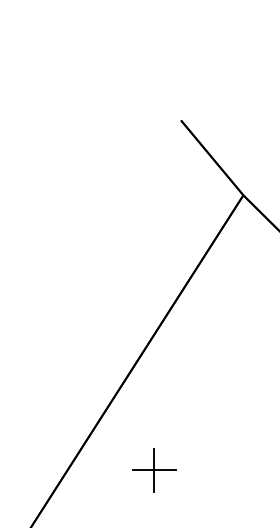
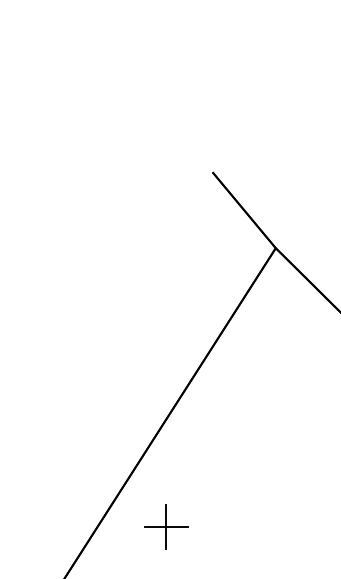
part: (154, 469) -> (166, 526), moved

